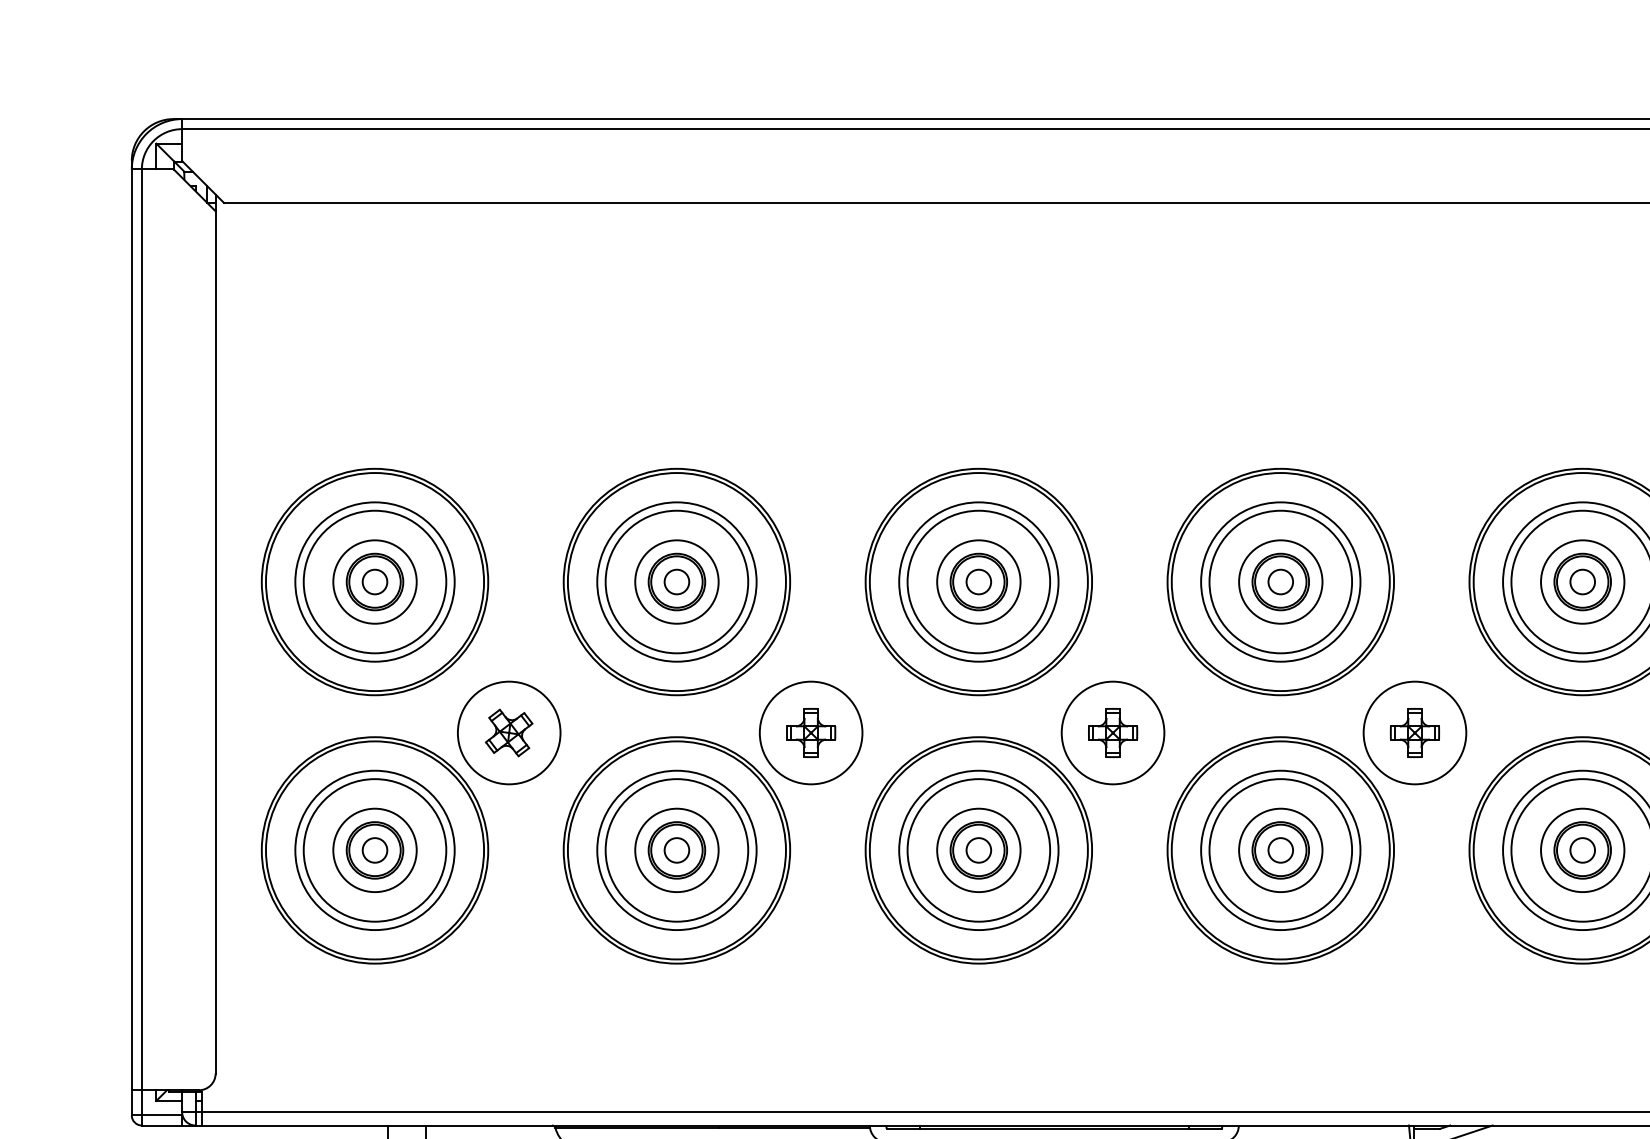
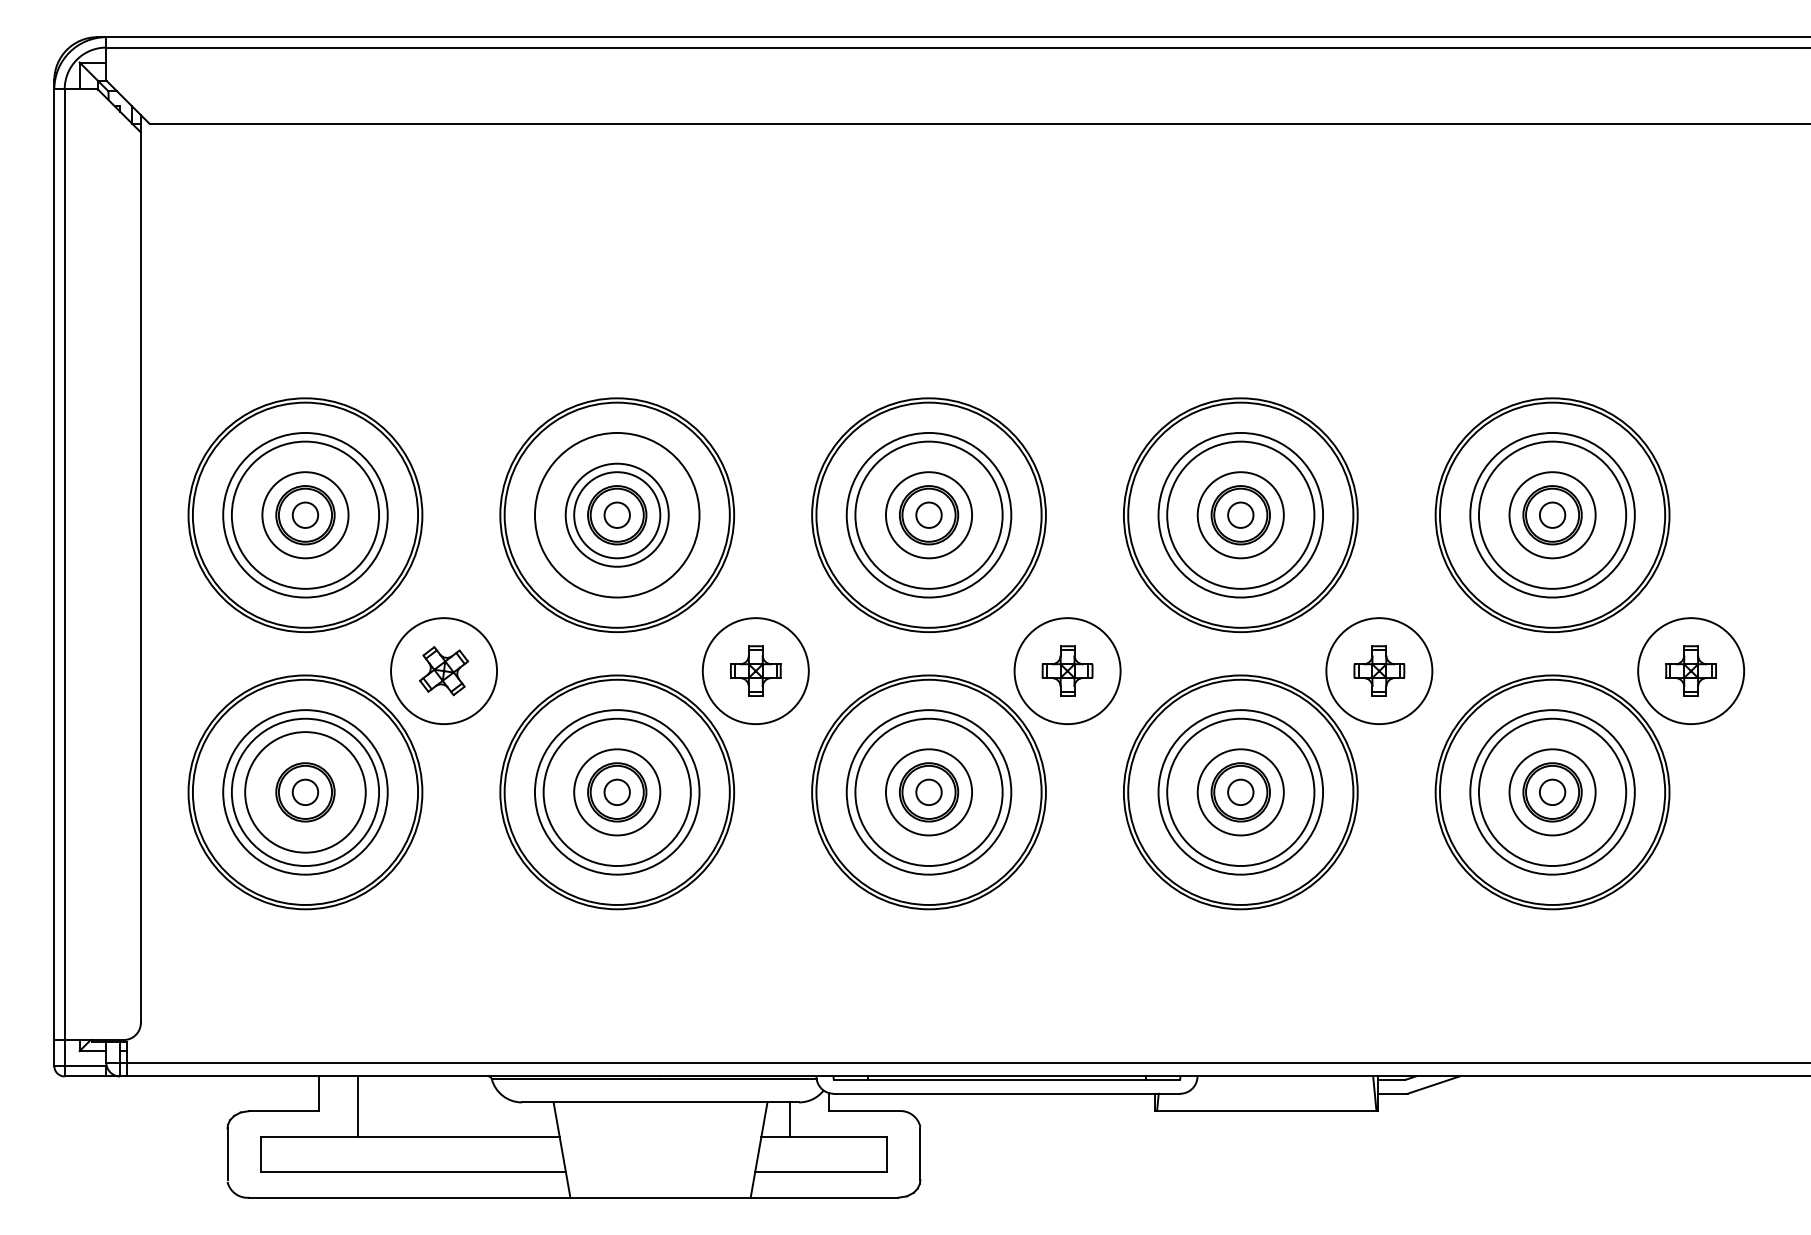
circle: (676, 581) -> (616, 514), size x0.7
circle: (375, 850) -> (305, 792), size x1.4

